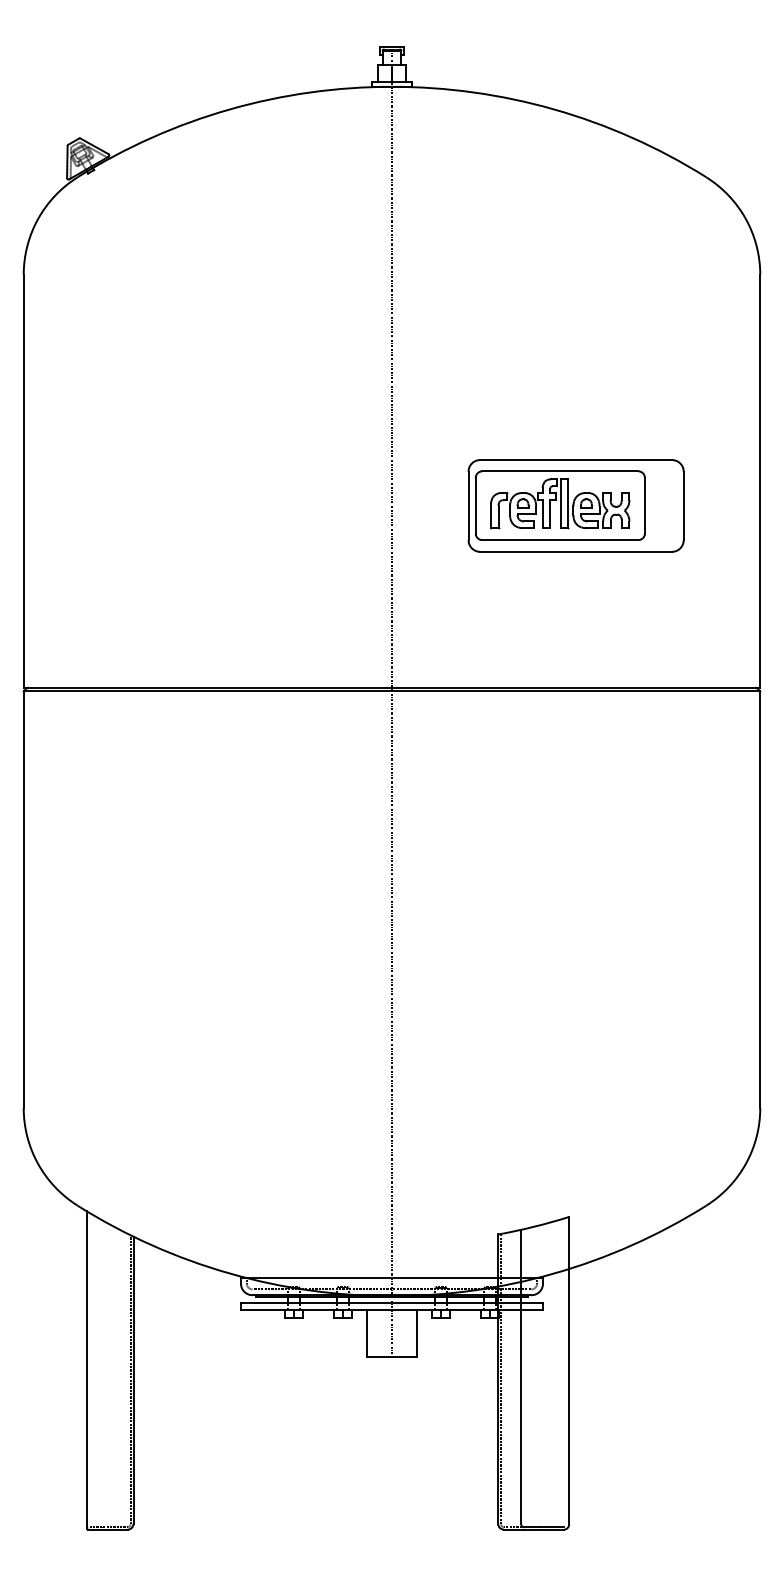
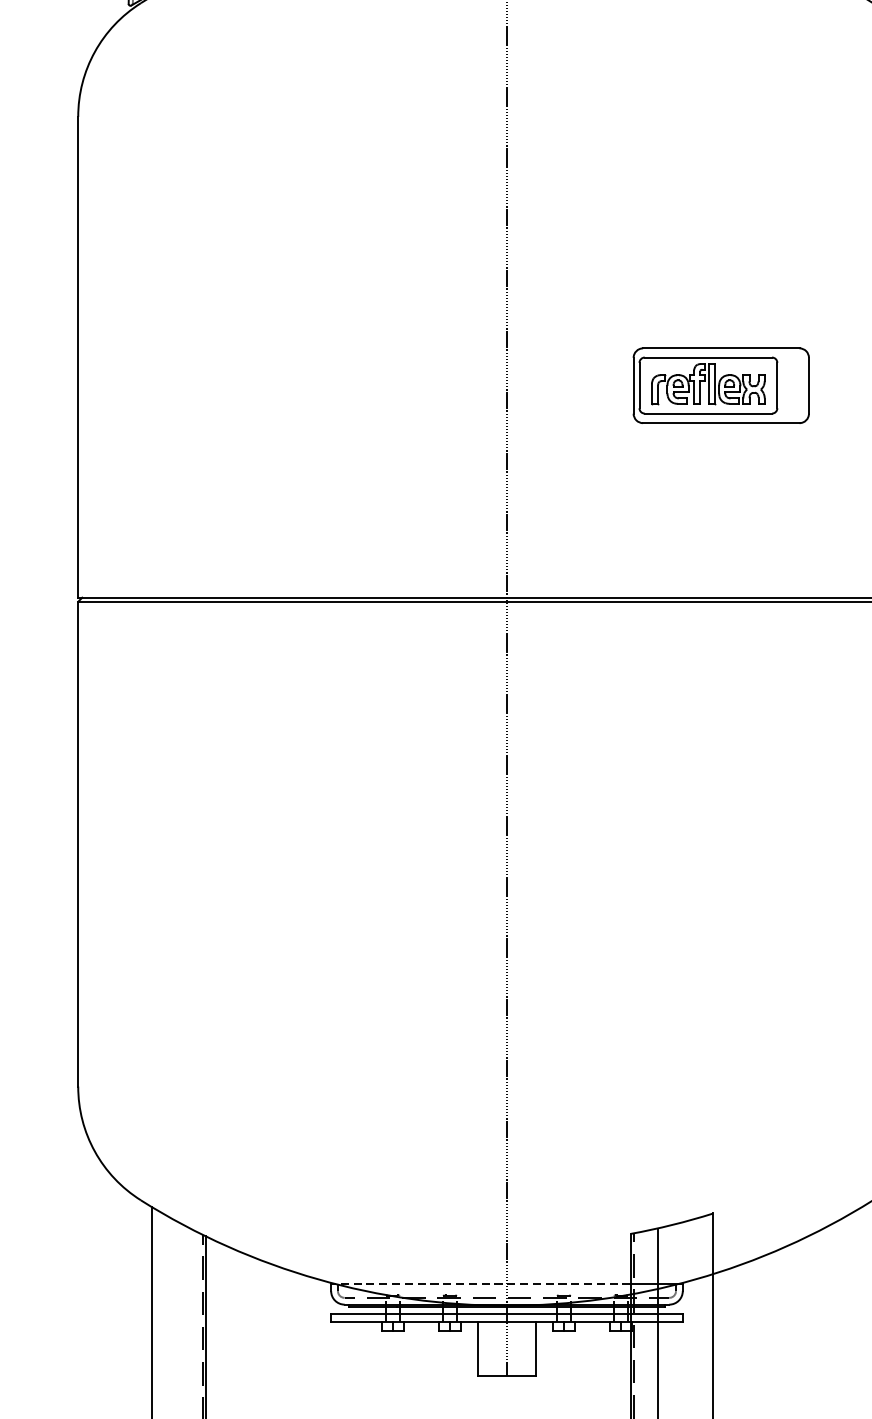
part: (575, 505) -> (720, 385), size x0.7
line: (369, 1277) -> (480, 1283), solid -> dashed

